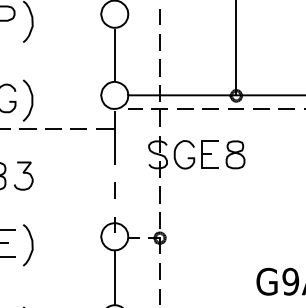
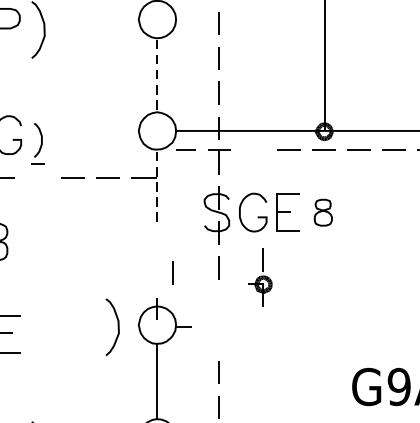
line: (114, 55) -> (157, 76), solid -> dashed
part: (27, 104) -> (37, 143), size x0.6
line: (185, 108) -> (254, 149), removed
line: (114, 138) -> (157, 190), solid -> dashed
part: (235, 154) -> (323, 212), size x0.7
curve: (23, 173) -> (32, 238), removed
line: (114, 190) -> (172, 272), moved
part: (157, 232) -> (260, 276), moved
curve: (31, 245) -> (117, 327), moved

